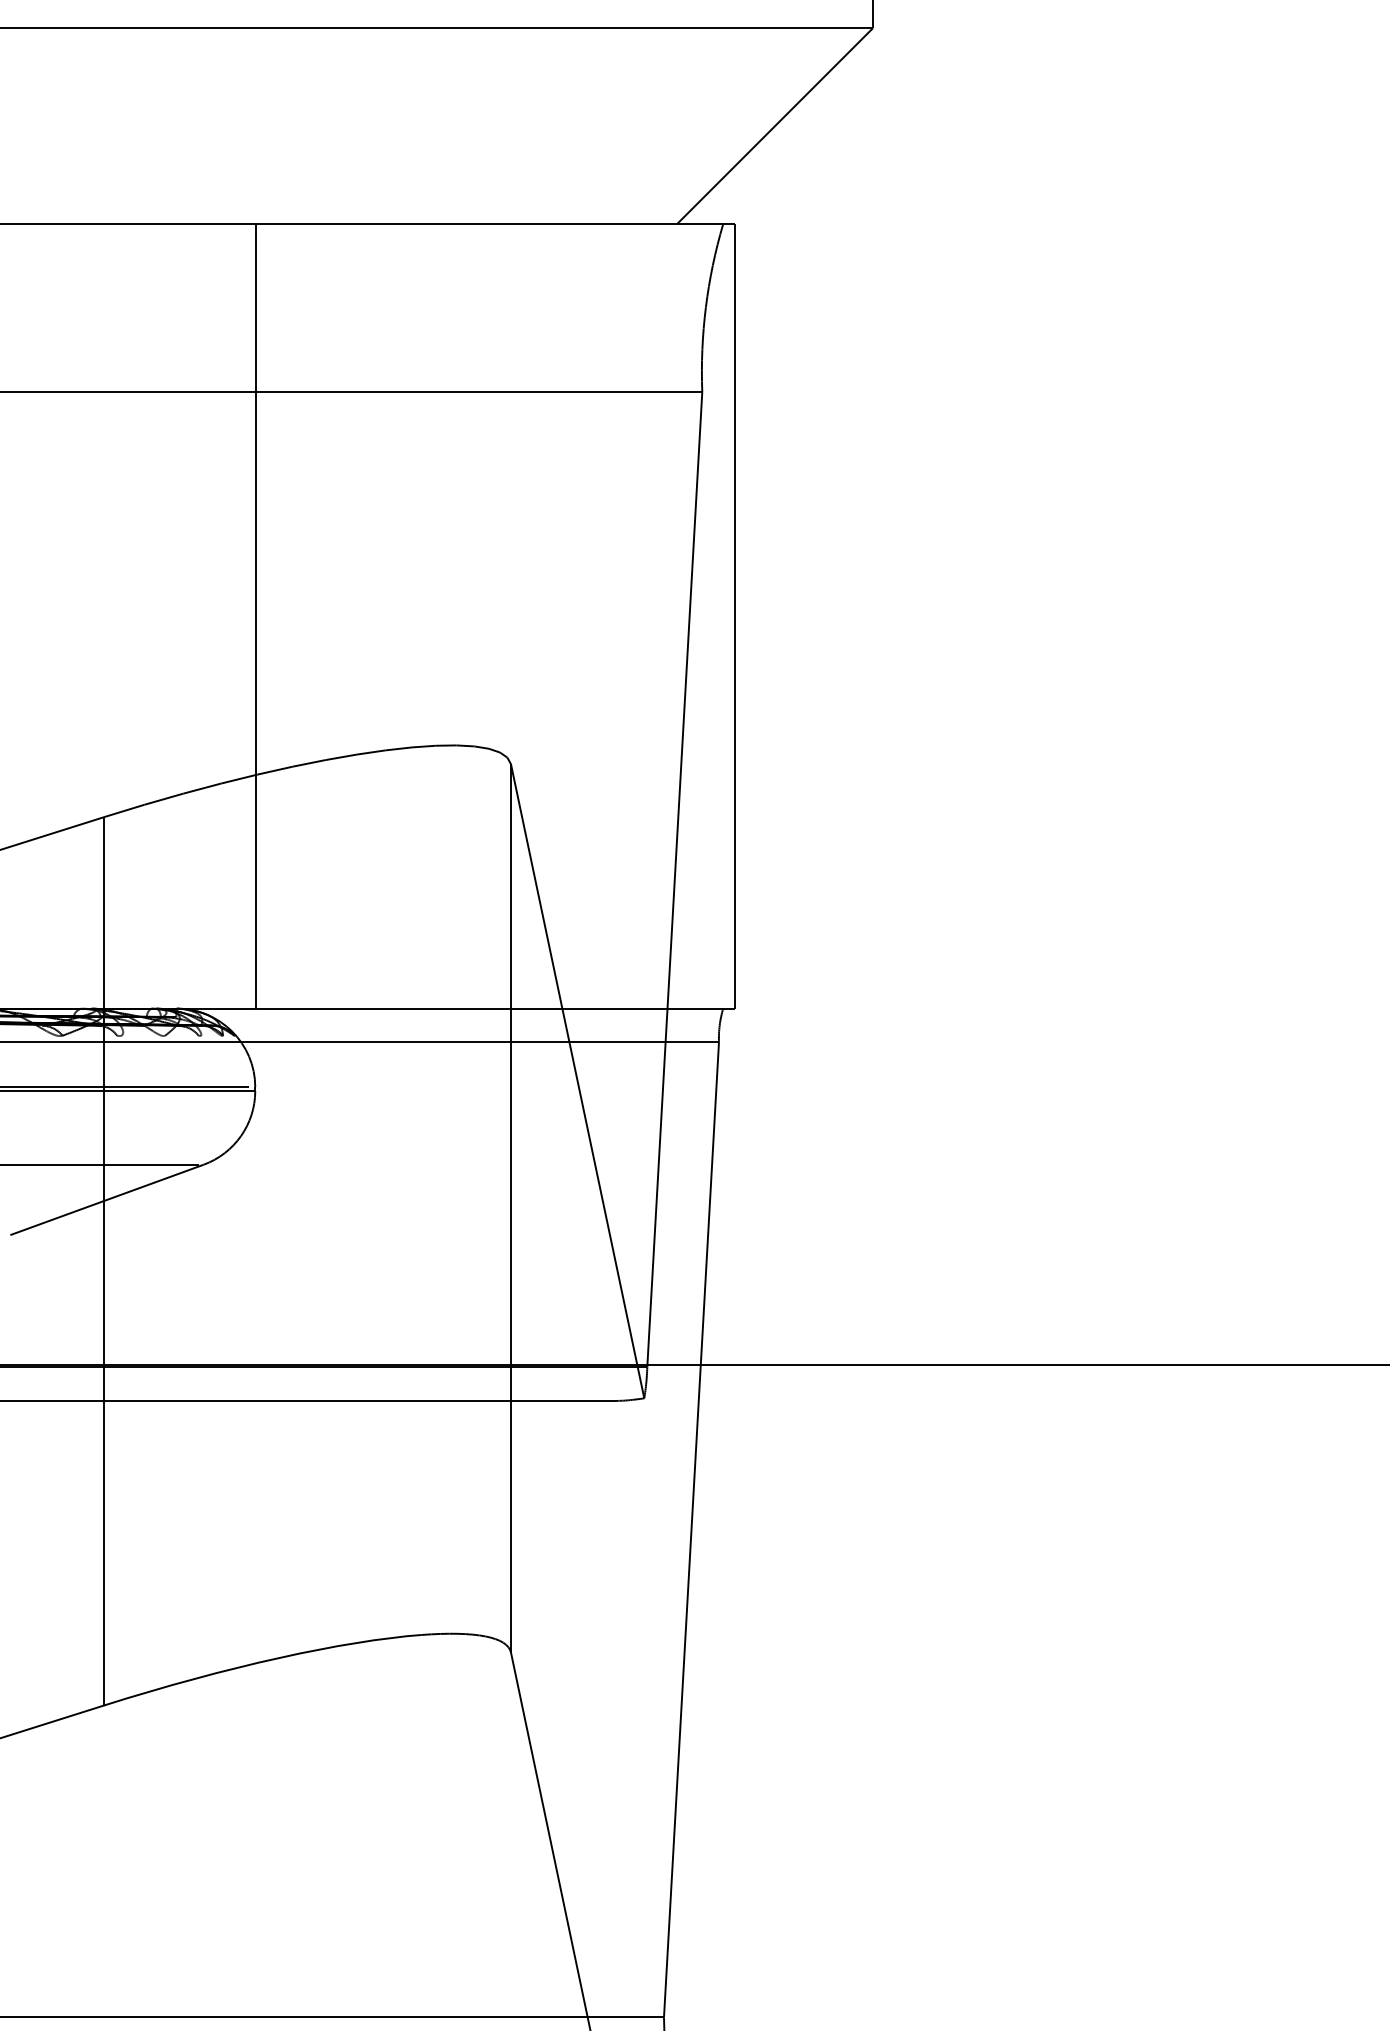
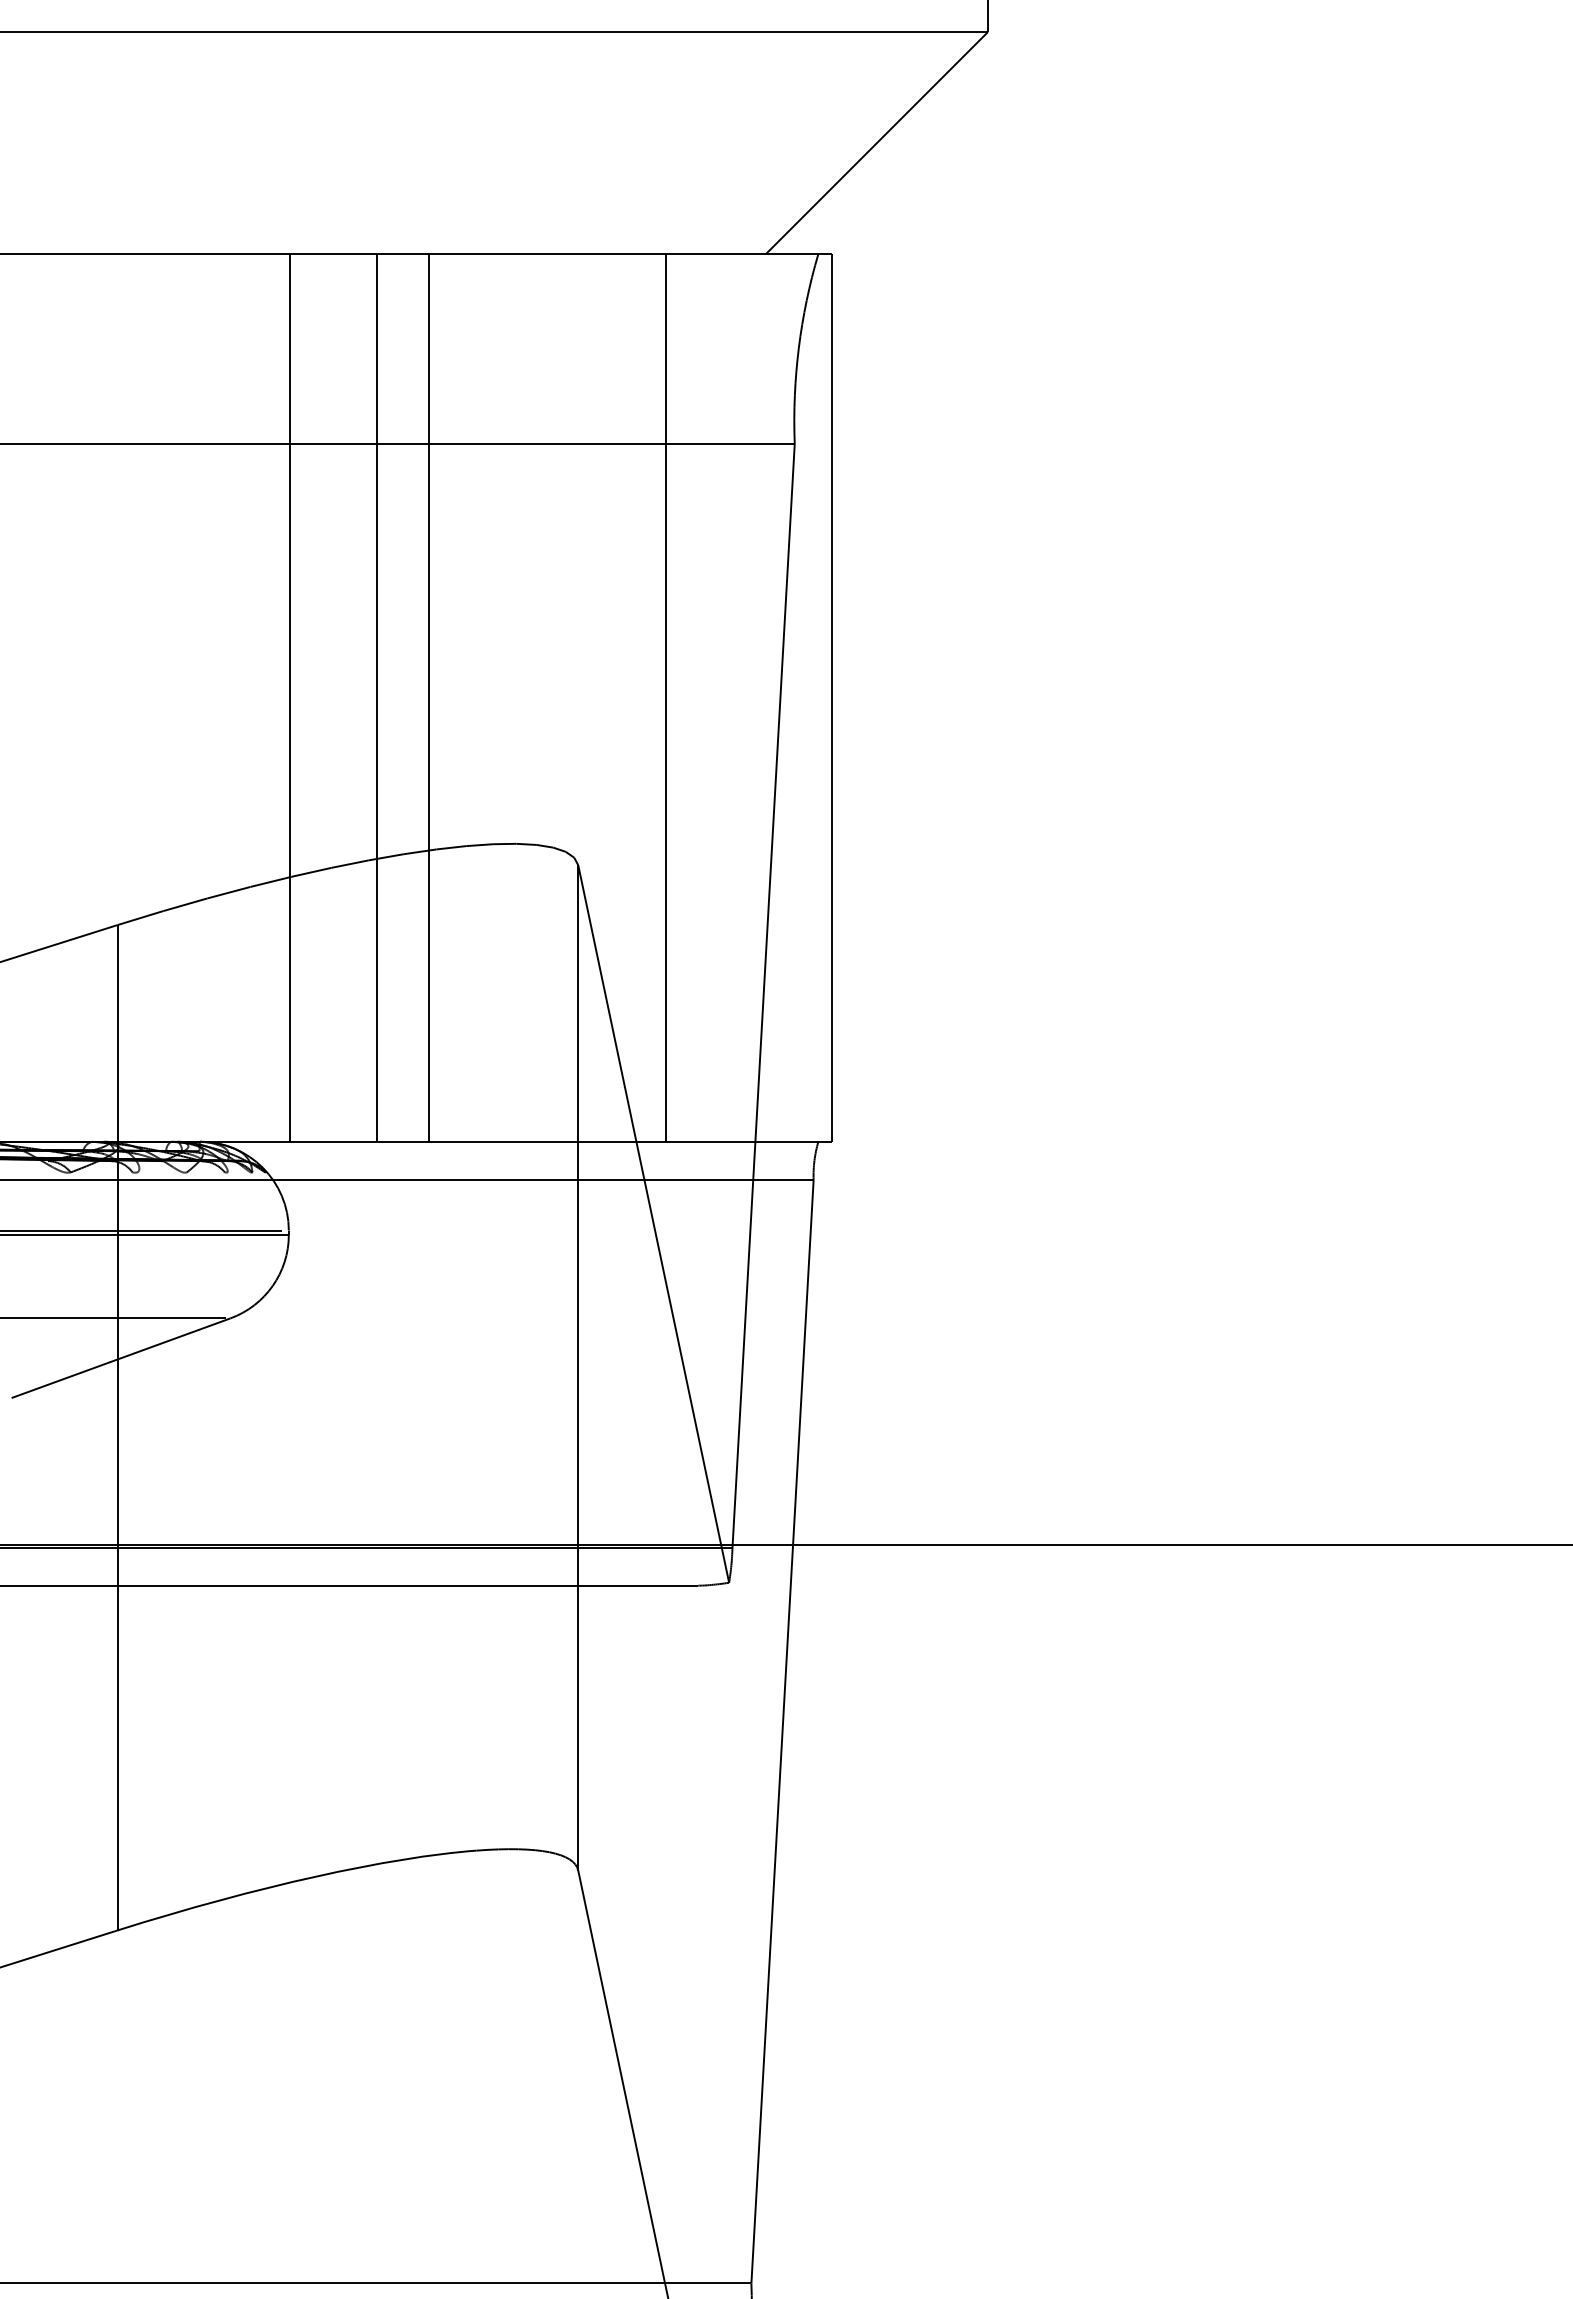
line: (332, 616) -> (376, 697), added
line: (378, 616) -> (428, 697), added
line: (588, 616) -> (665, 697), added

